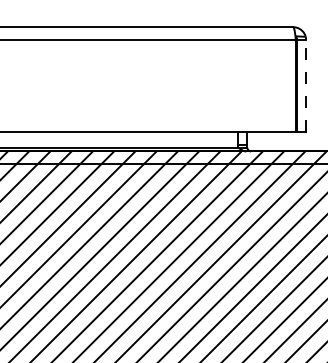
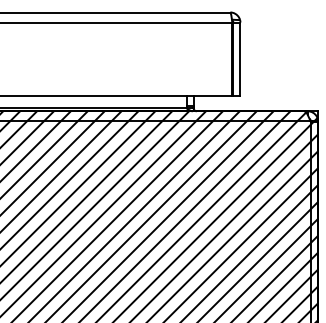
line: (306, 86) -> (240, 59), dashed -> solid

